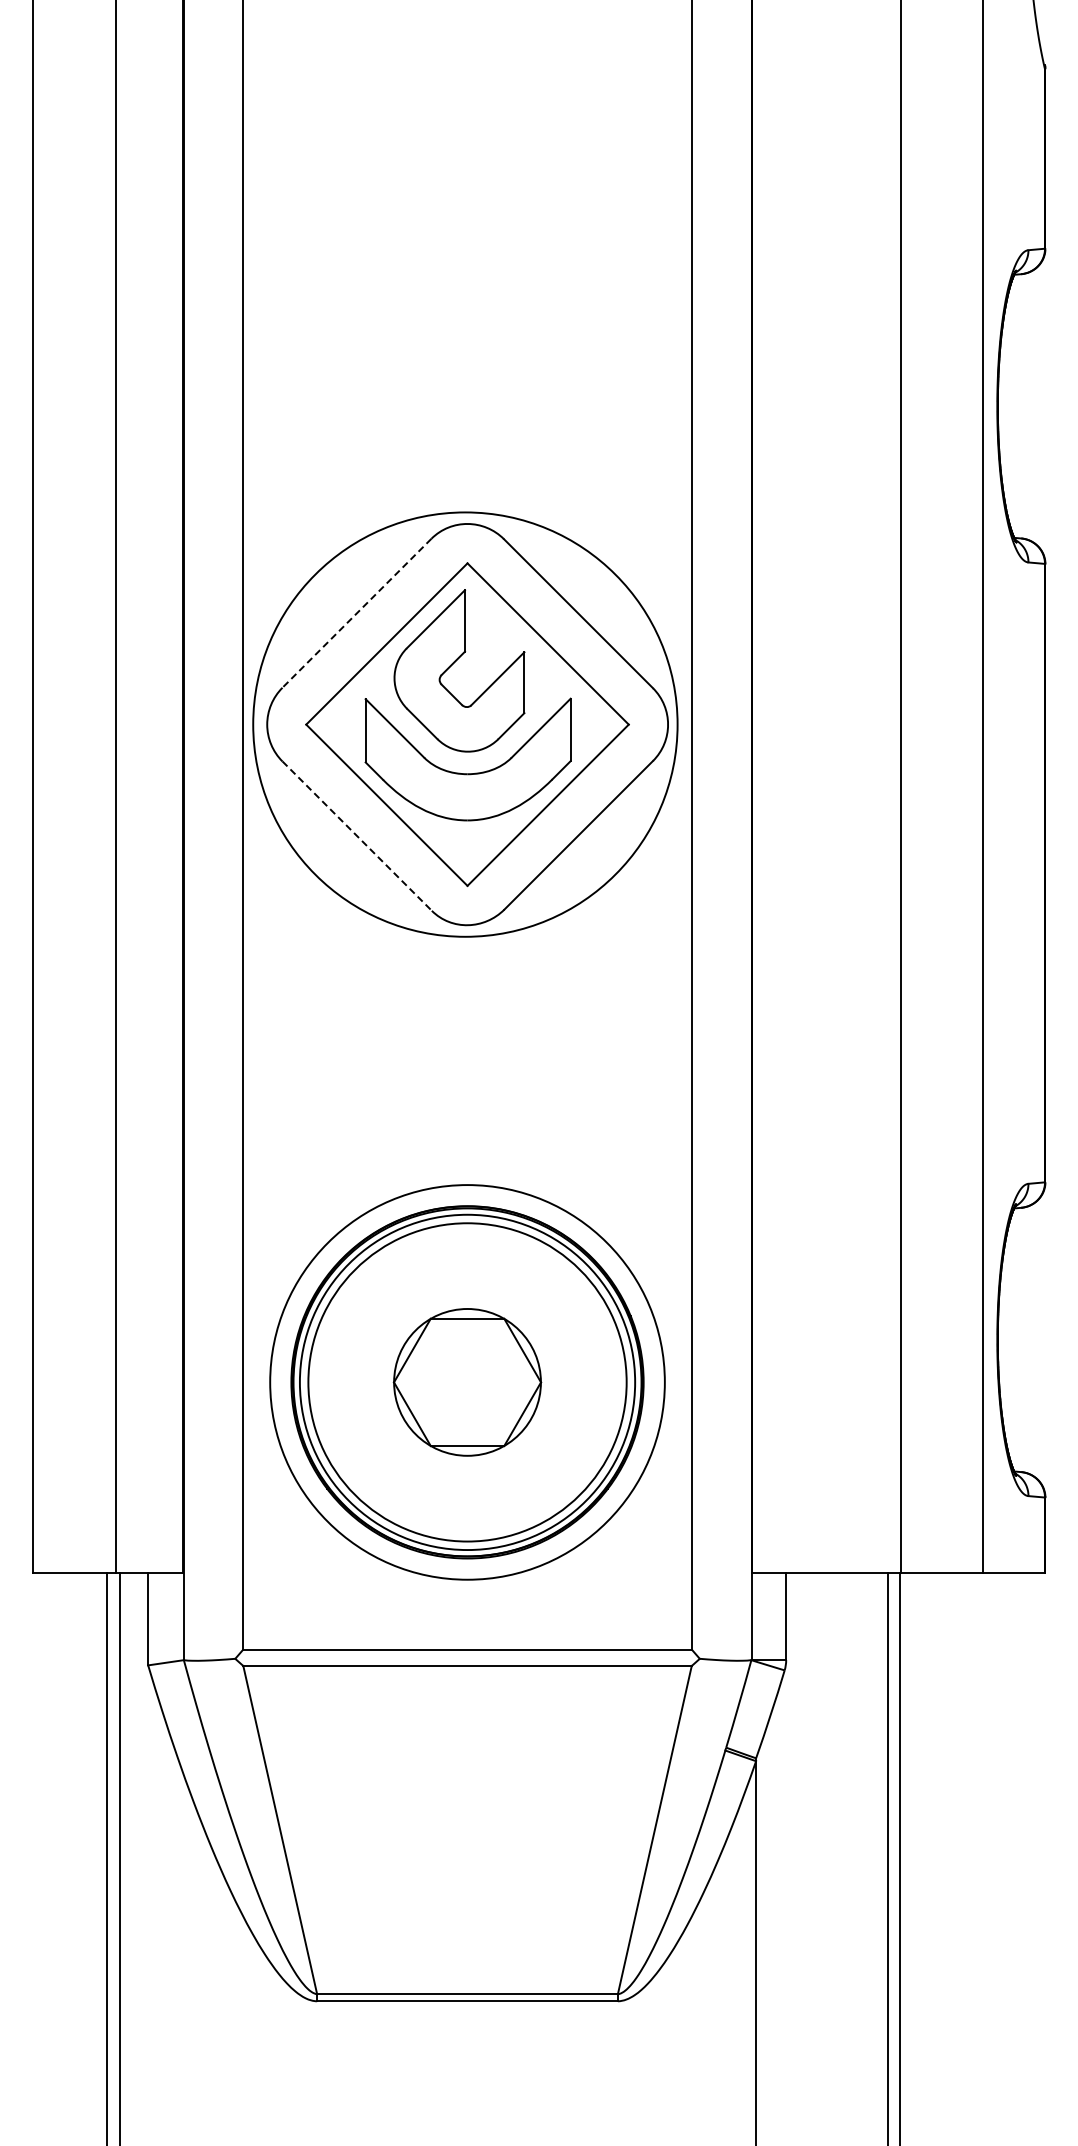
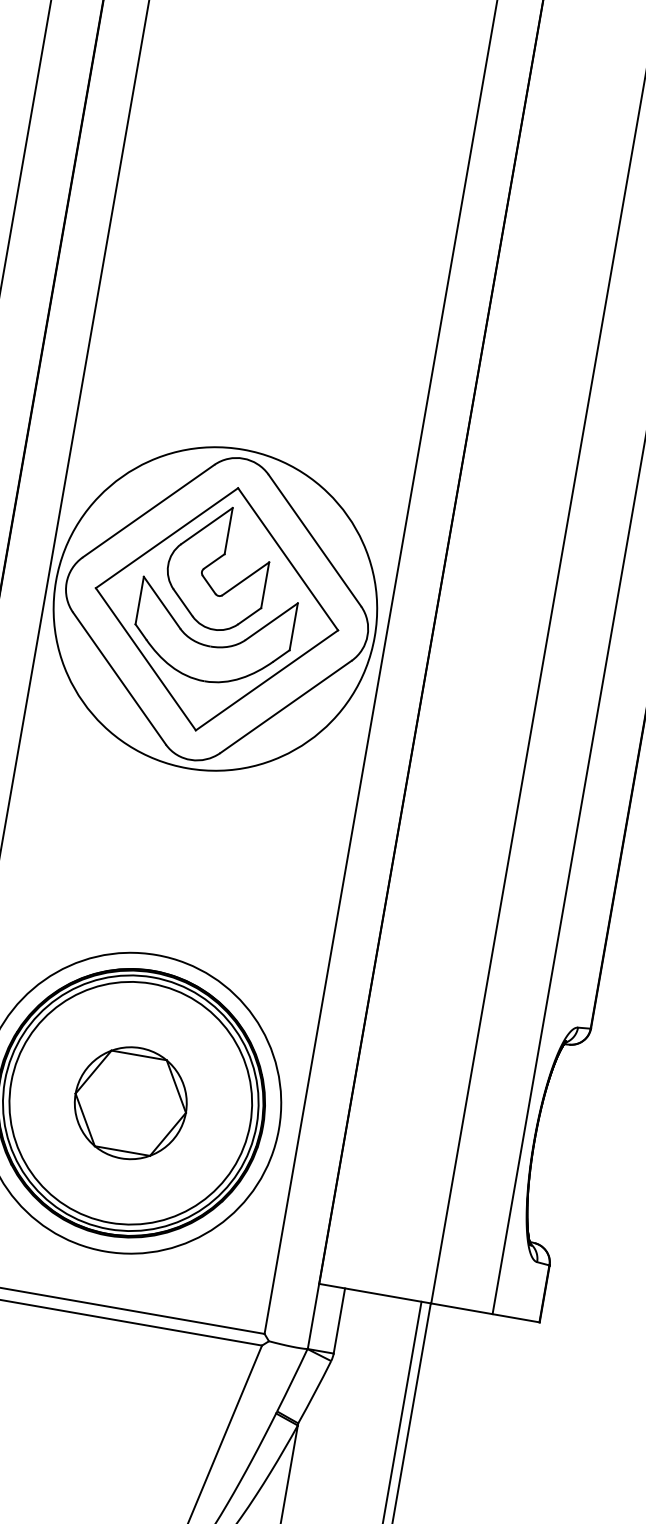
line: (356, 613) -> (148, 511), dashed -> solid
line: (357, 836) -> (119, 678), dashed -> solid

